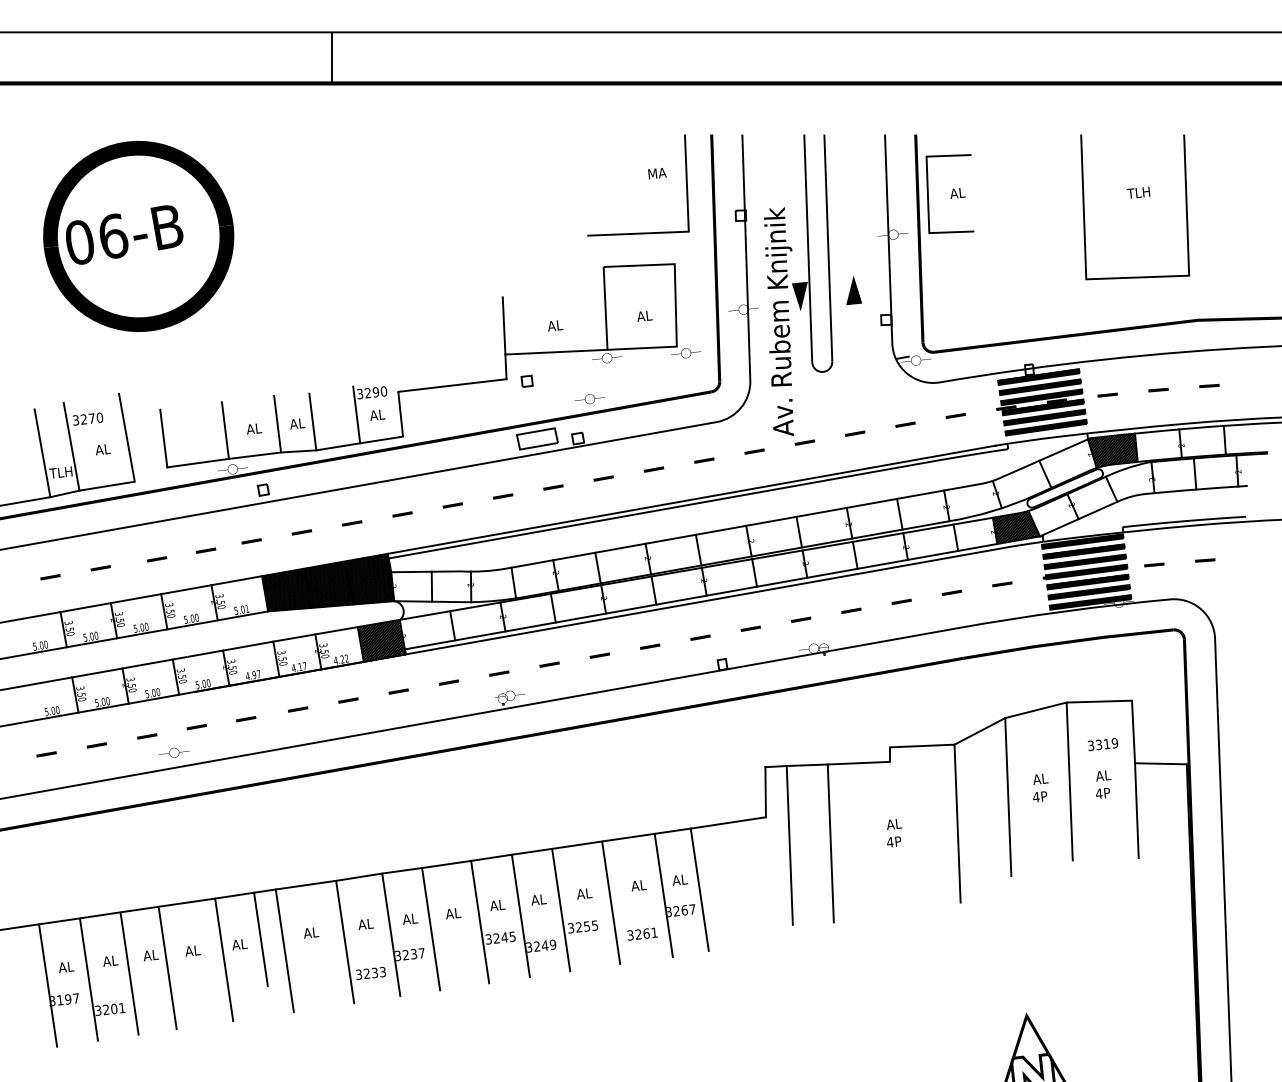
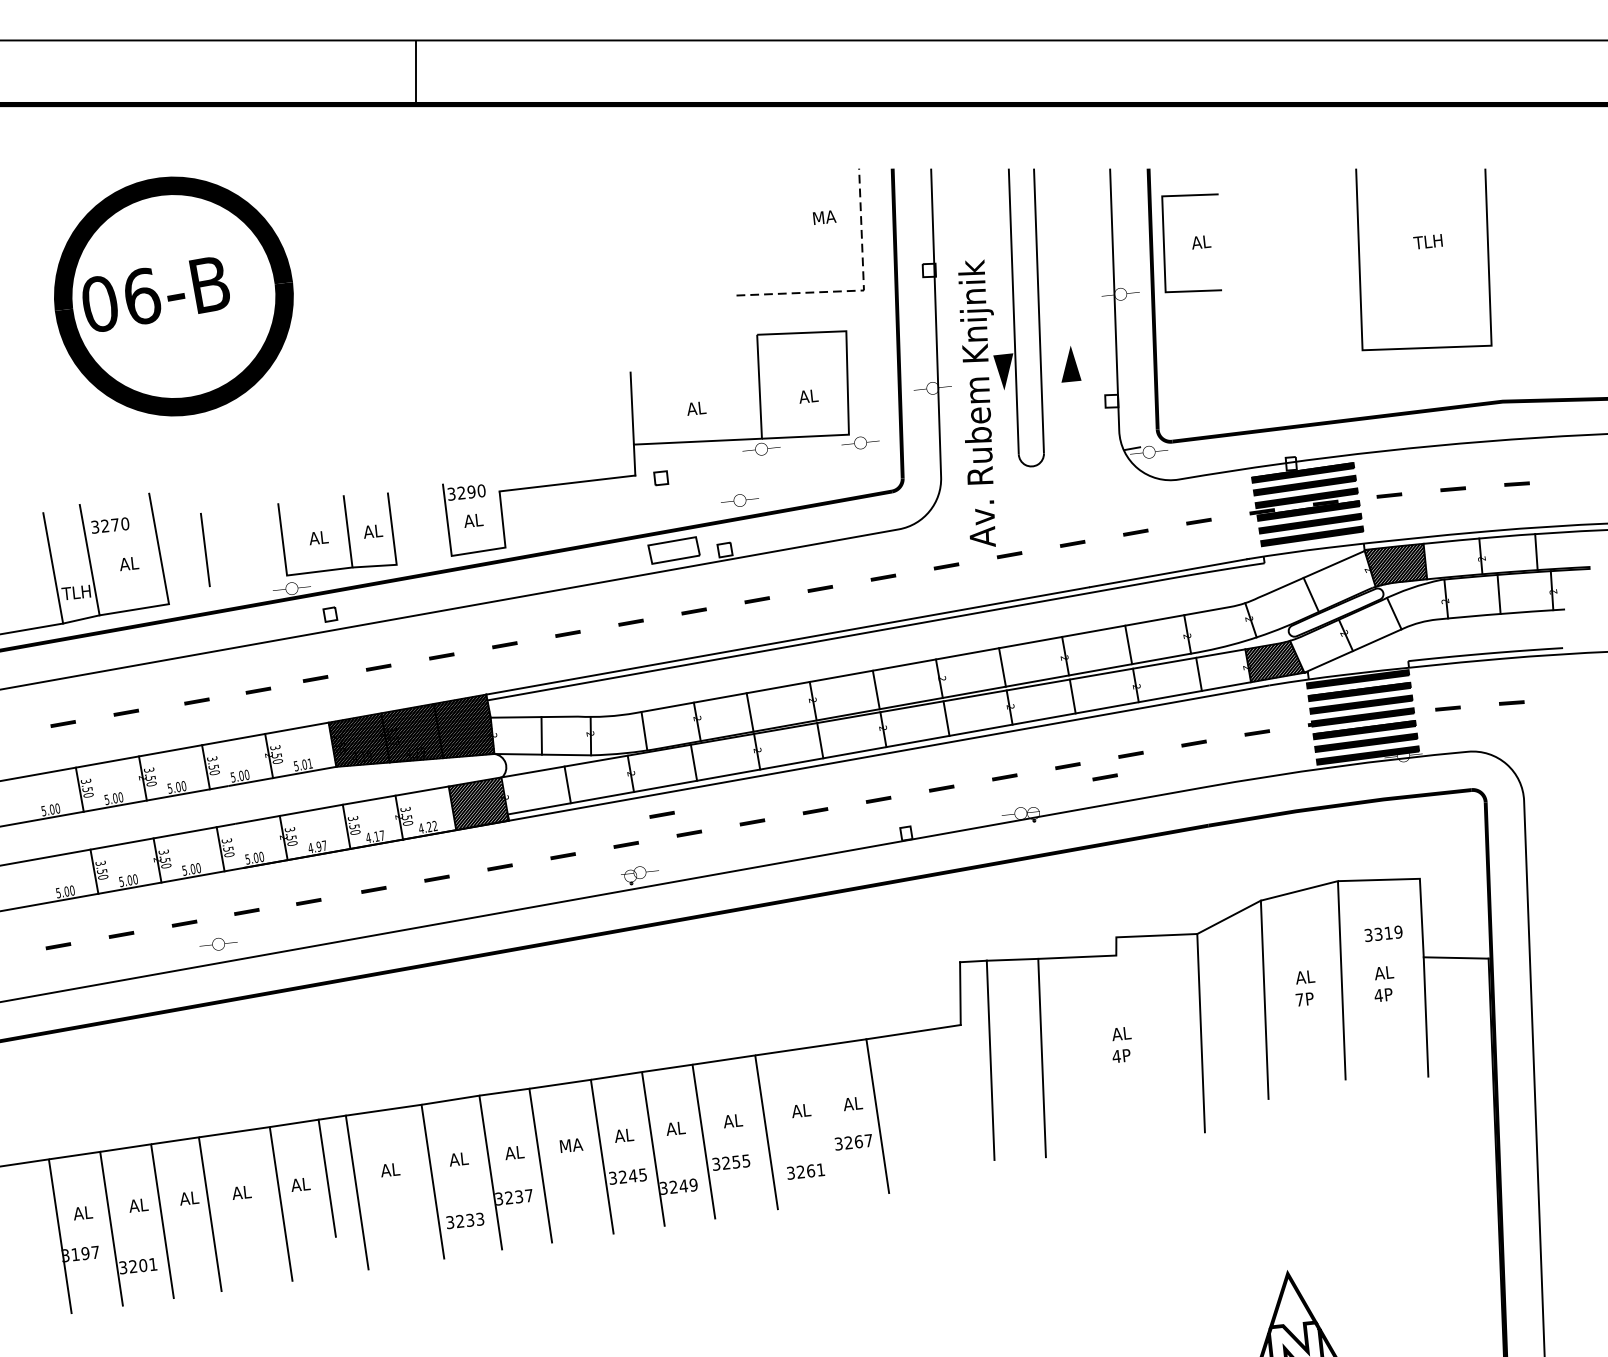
line: (687, 231) -> (862, 290), solid -> dashed
line: (338, 446) -> (424, 559), removed
line: (197, 462) -> (247, 580), removed
line: (880, 619) -> (1104, 776), added
line: (527, 649) -> (661, 814), added
text: (1036, 797) -> (1300, 1000), 4P -> 7P
line: (663, 895) -> (832, 1123), removed
text: (455, 913) -> (571, 1145), AL -> MA

